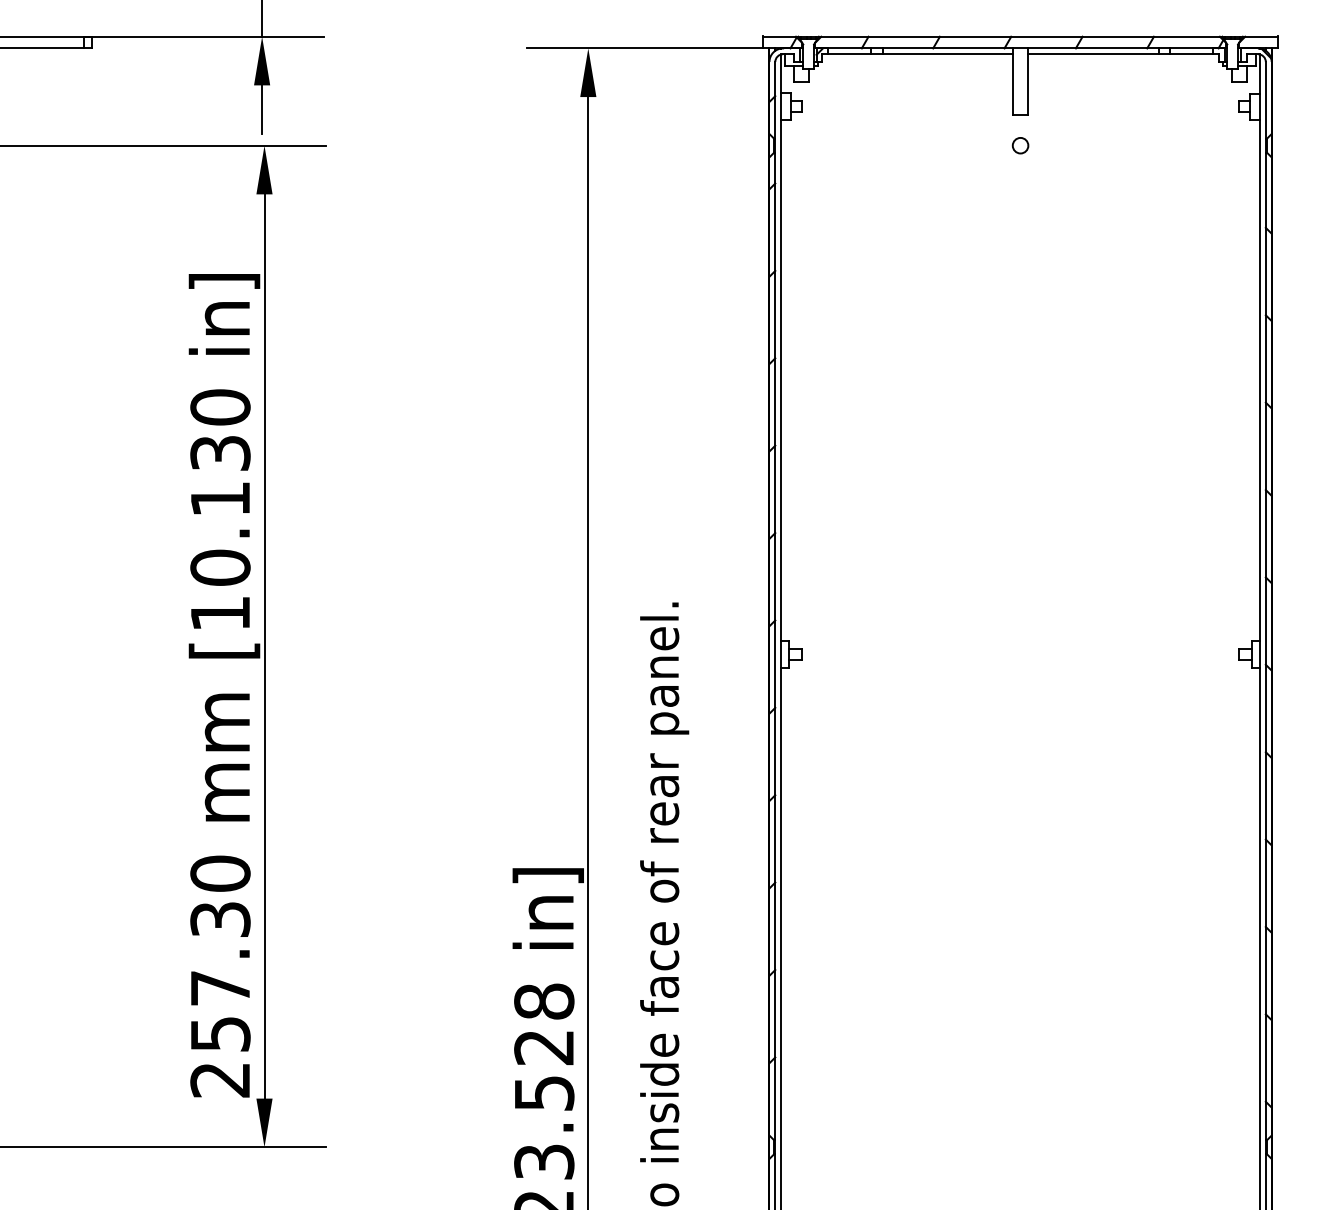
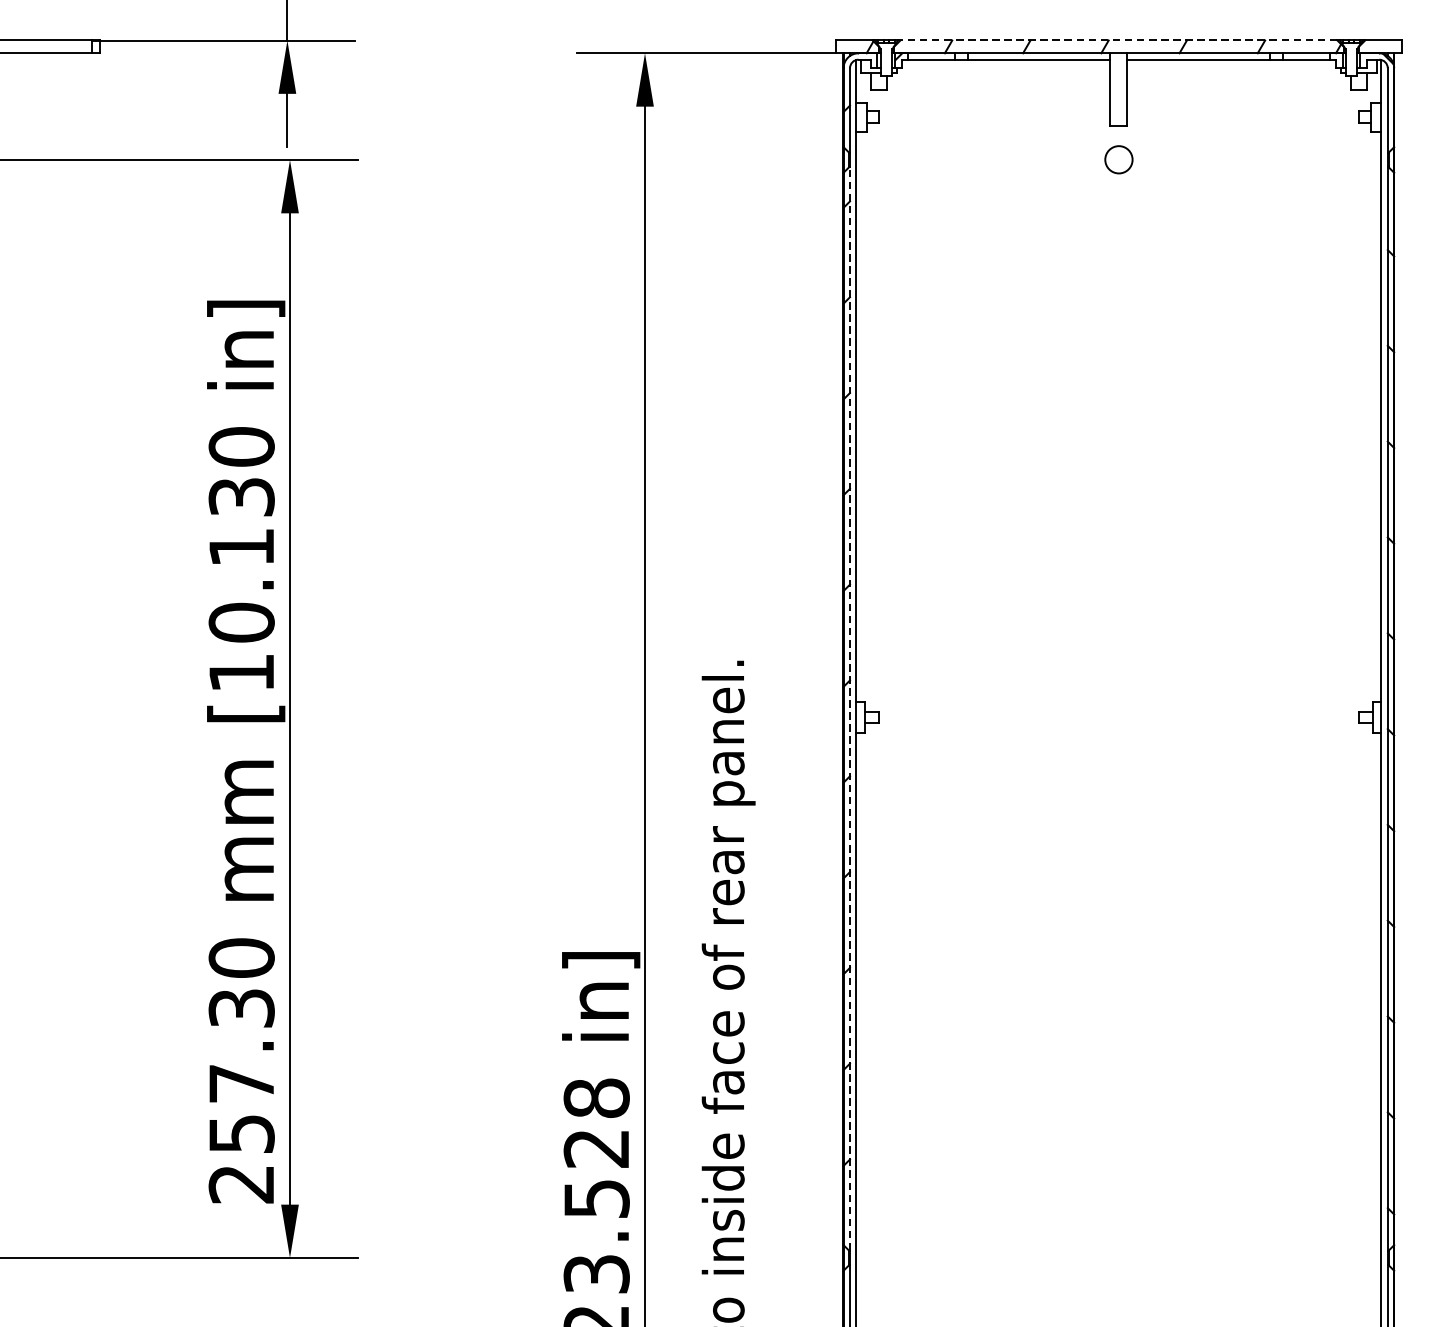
line: (1020, 36) -> (1118, 40), solid -> dashed
circle: (1020, 145) -> (1118, 159), size x1.6
line: (775, 646) -> (850, 708), solid -> dashed

